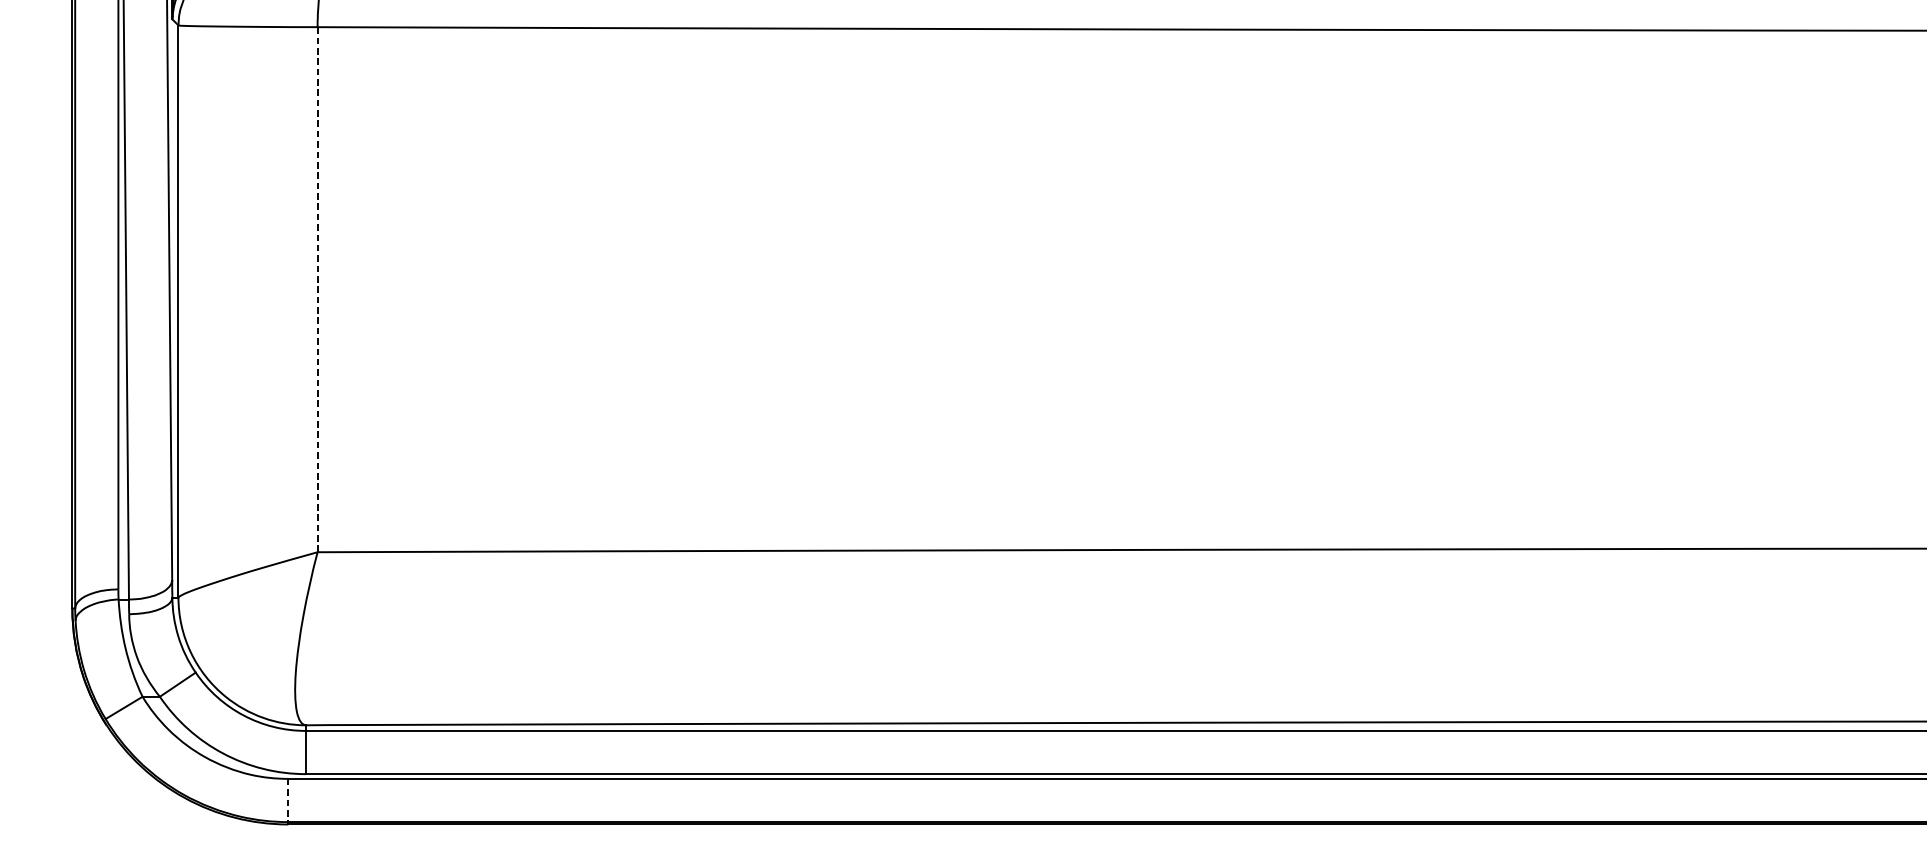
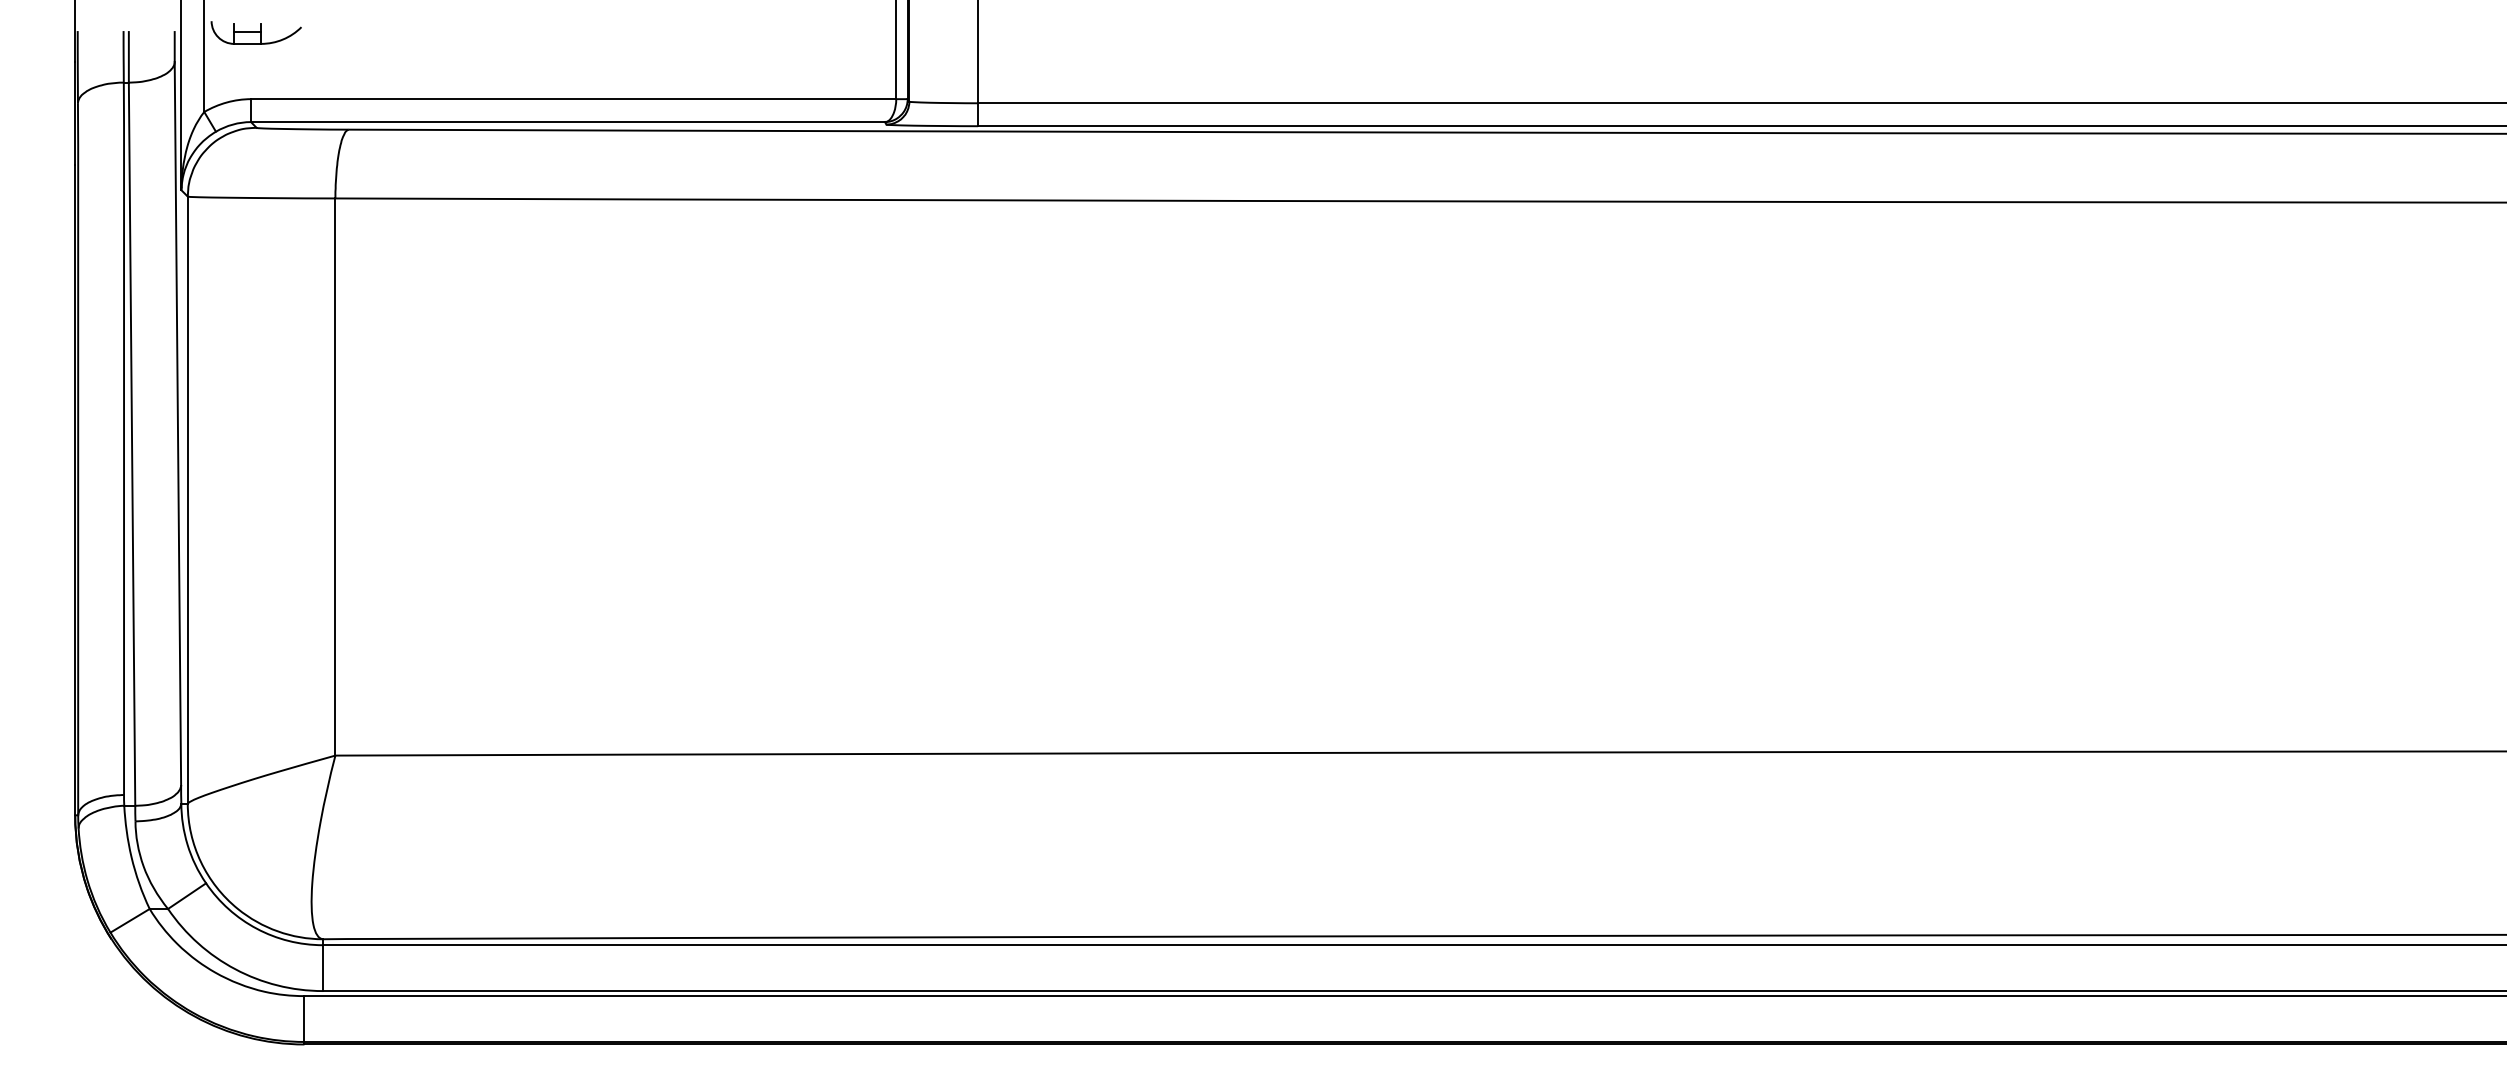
line: (317, 290) -> (335, 477), dashed -> solid
line: (288, 800) -> (304, 1019), dashed -> solid

